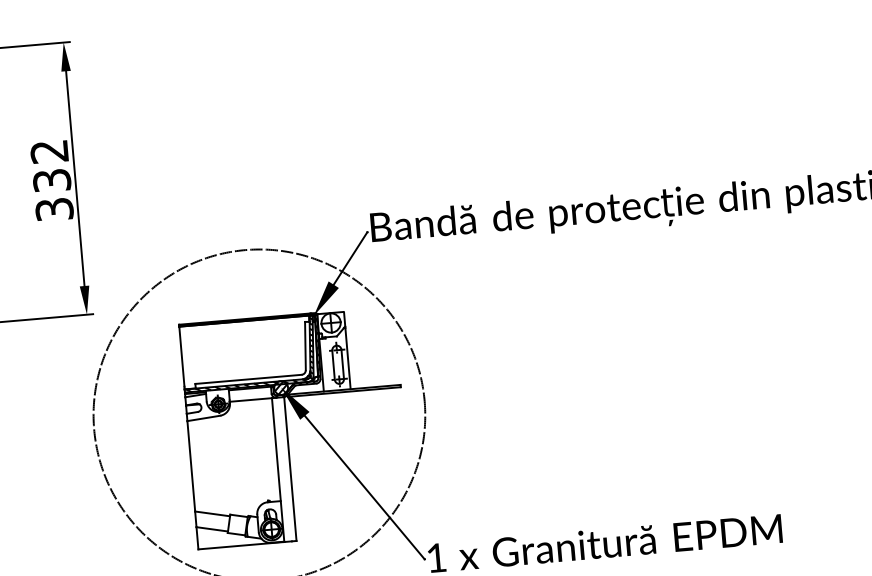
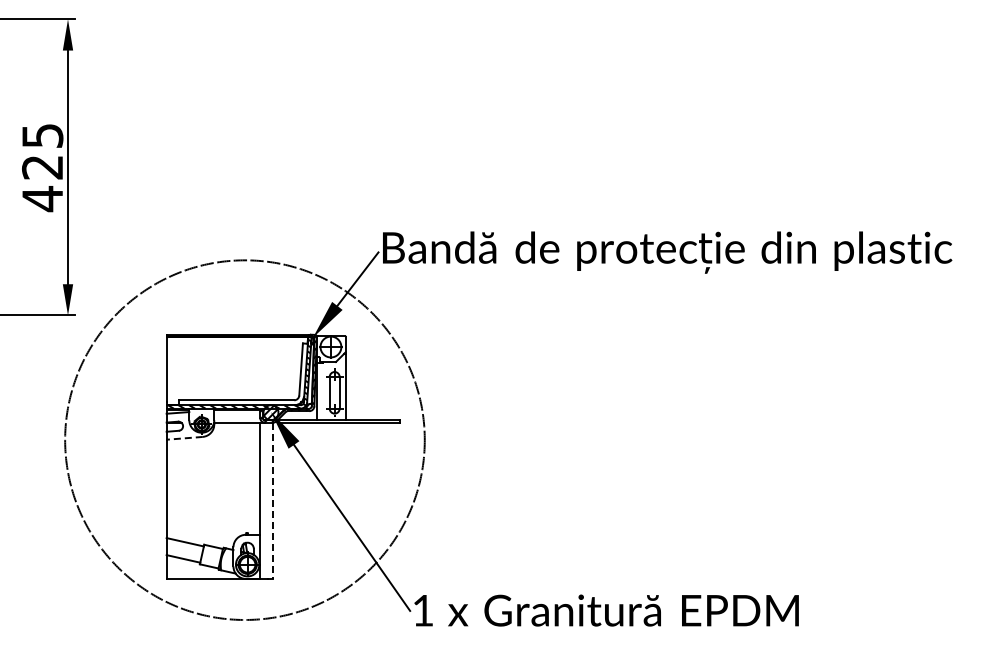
text: (51, 181) -> (42, 168), 332 -> 425
line: (203, 418) -> (184, 438), solid -> dashed
line: (290, 469) -> (273, 501), solid -> dashed

